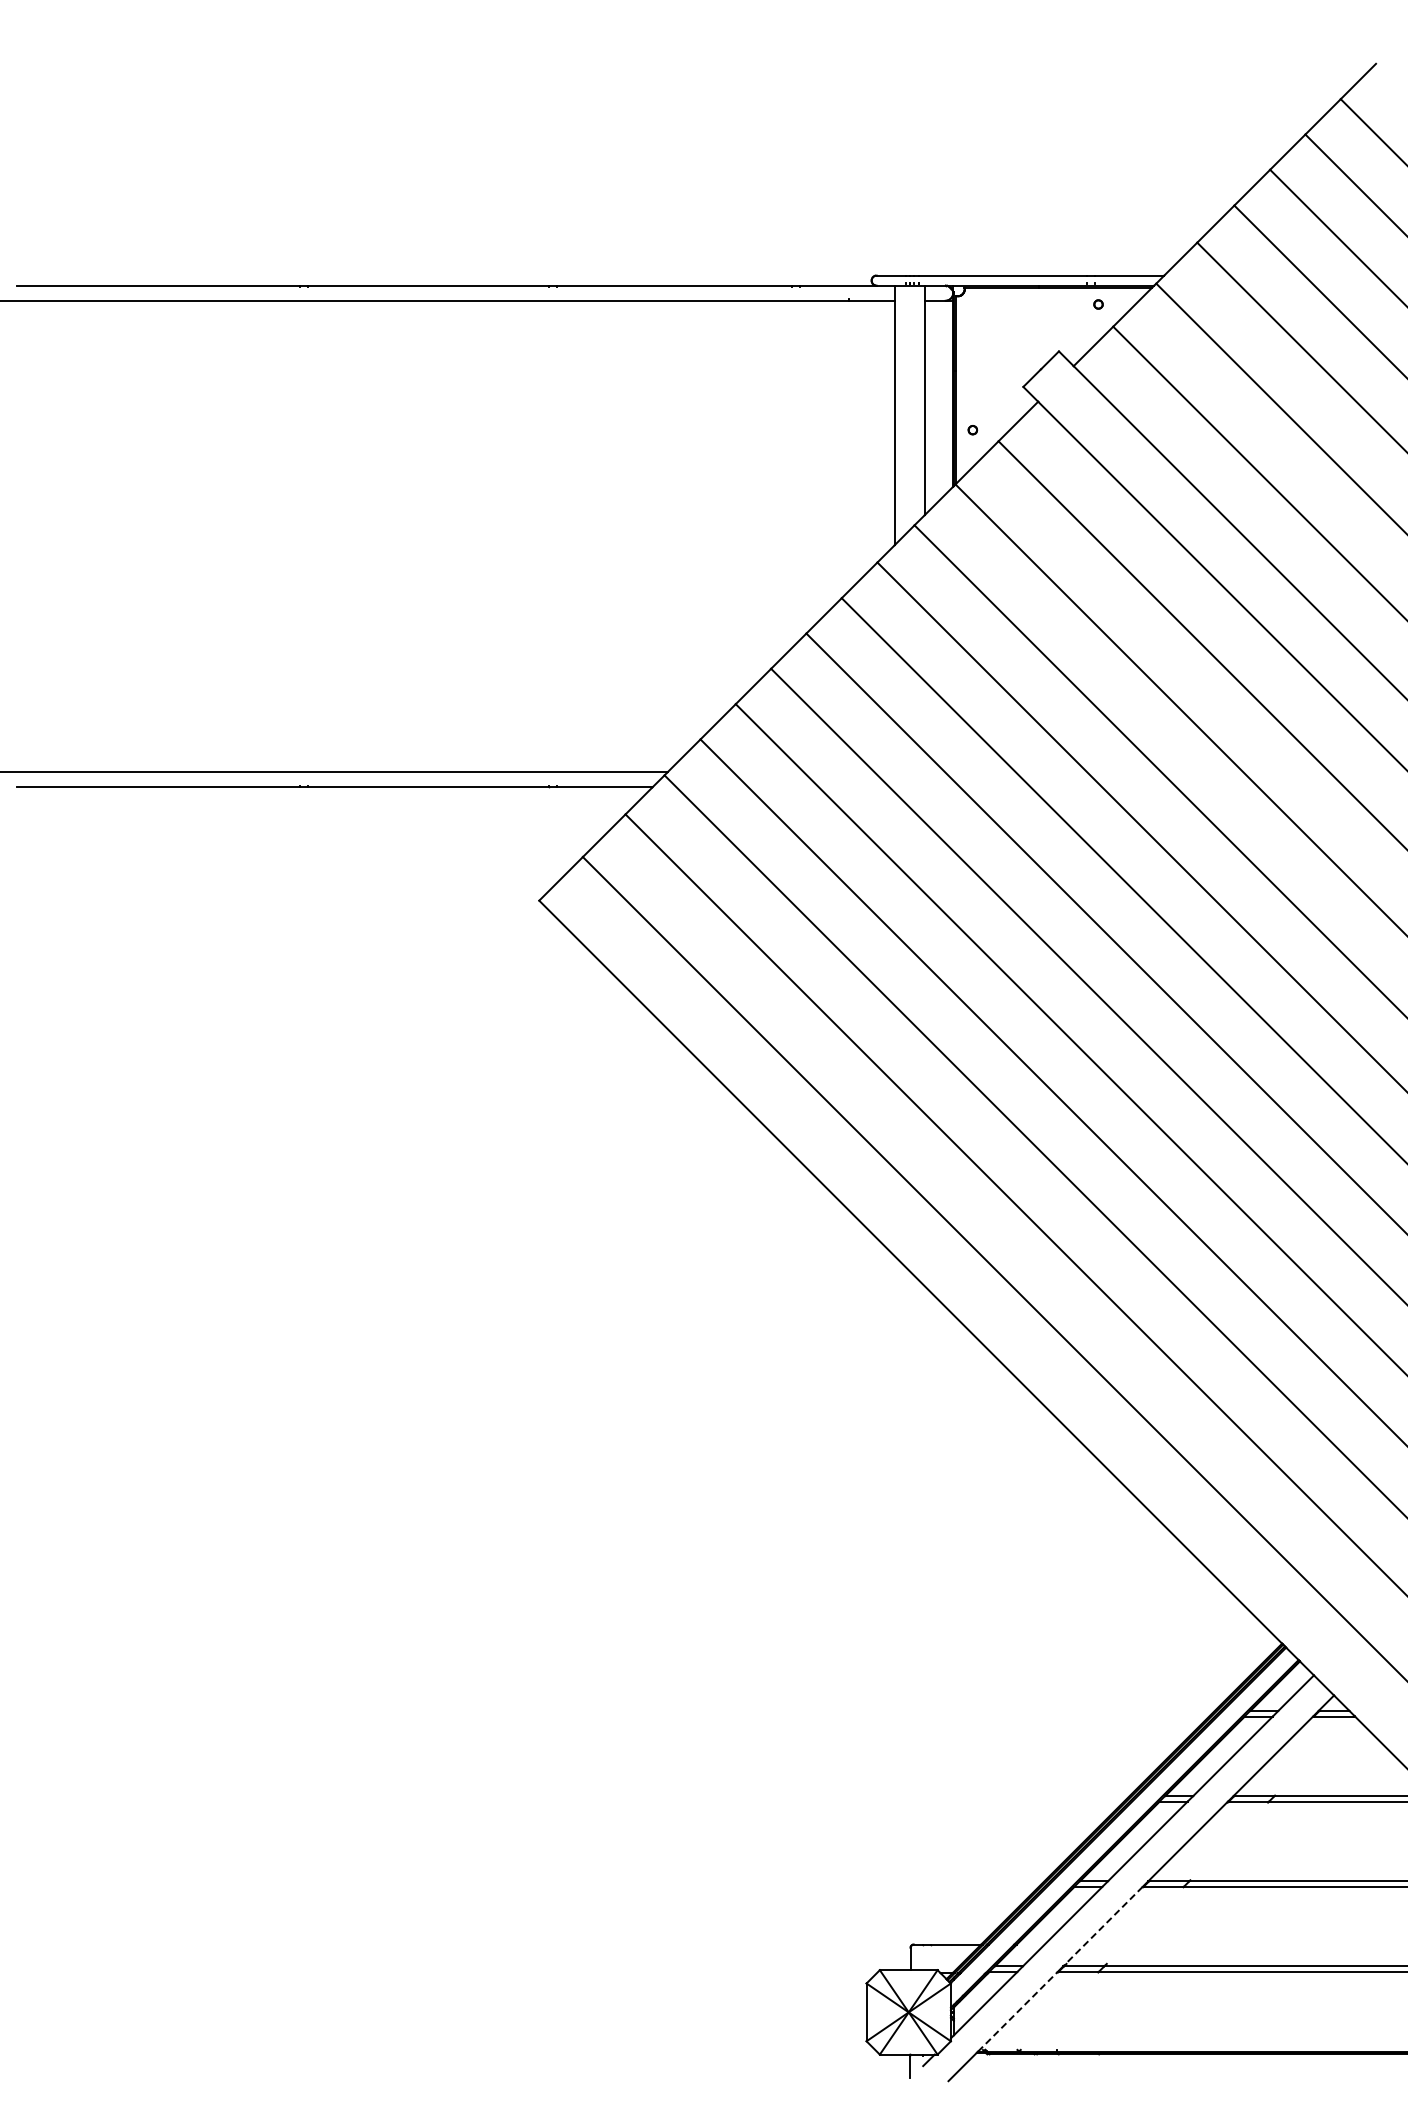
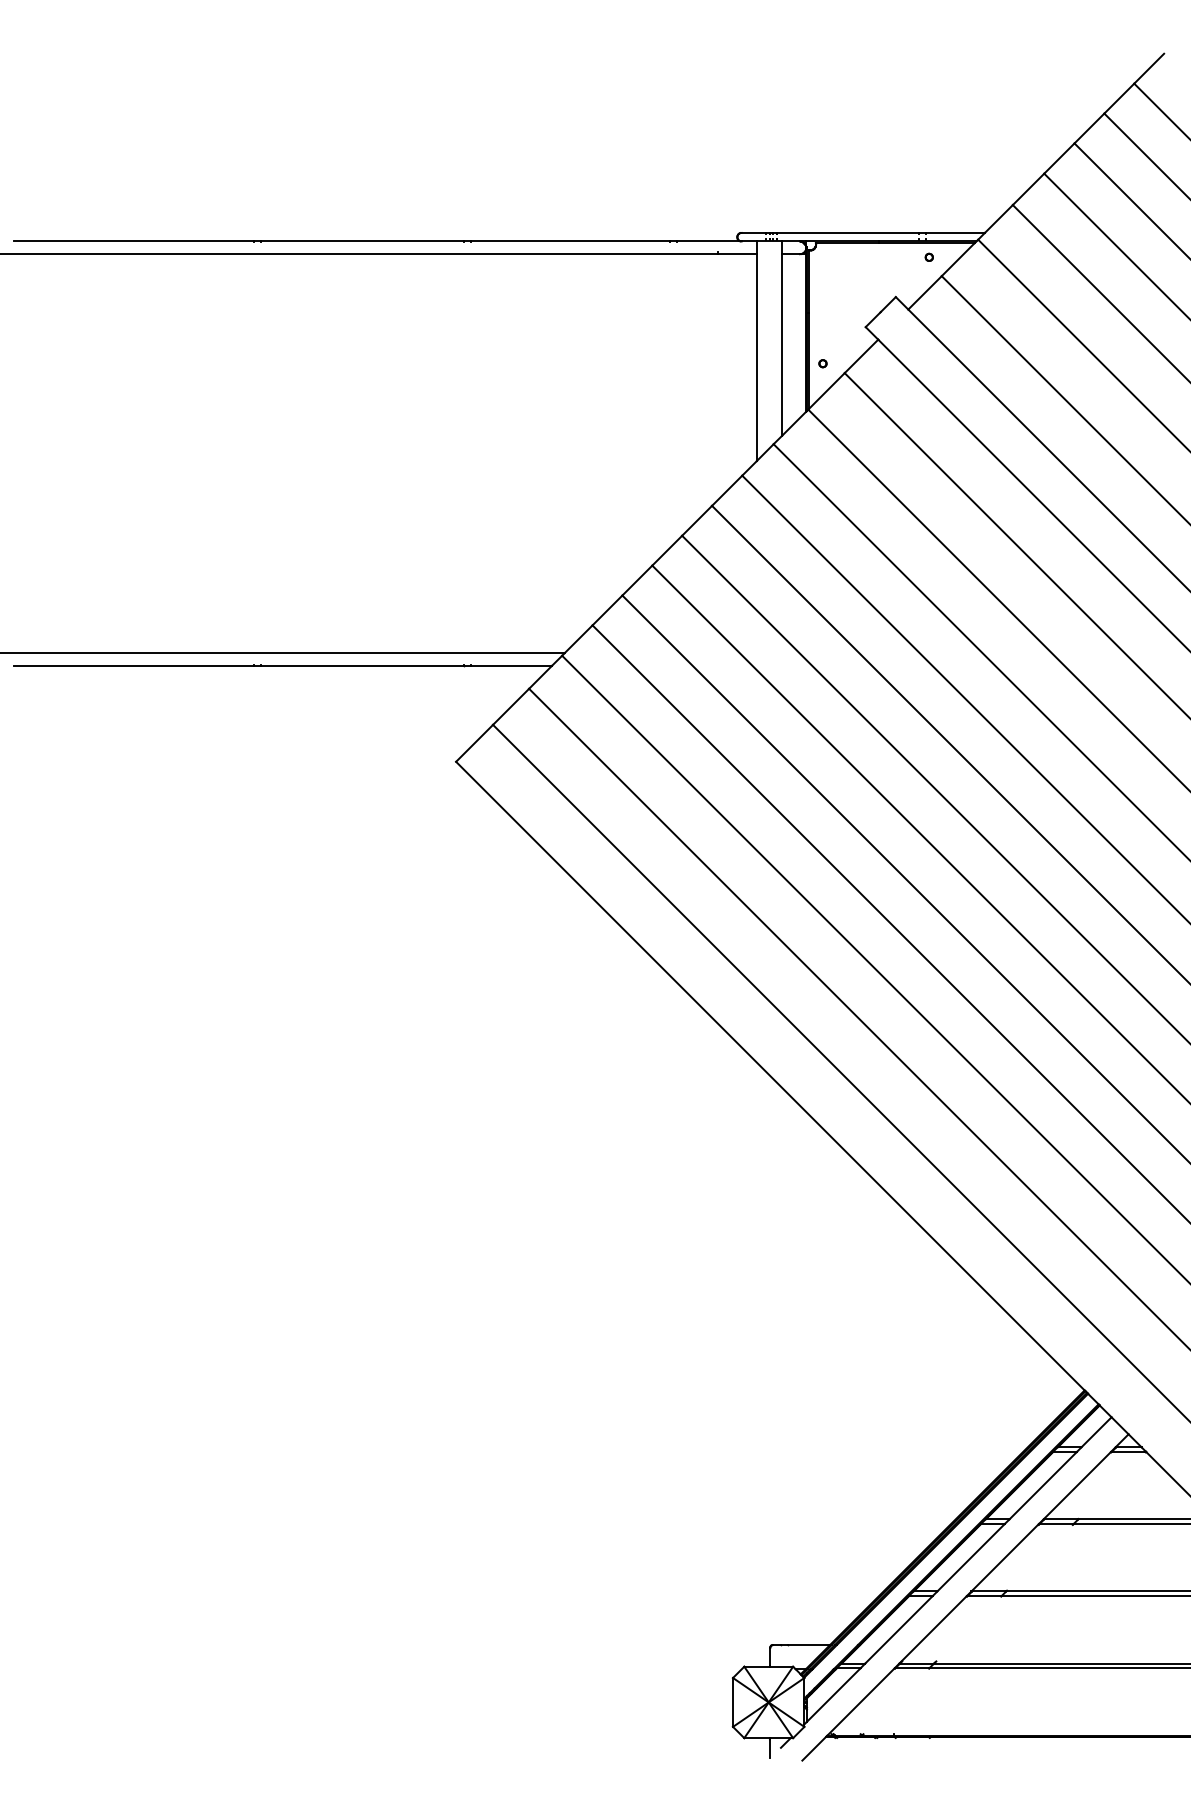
line: (1102, 1926) -> (932, 1629), dashed -> solid
line: (1018, 2011) -> (861, 1701), dashed -> solid

